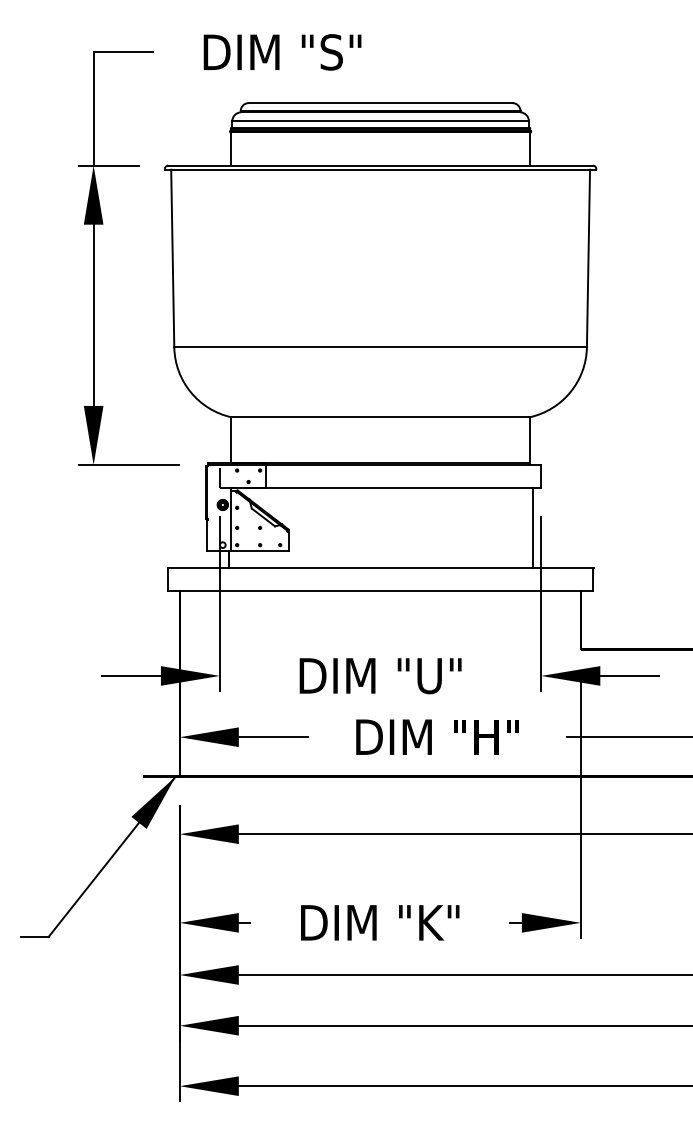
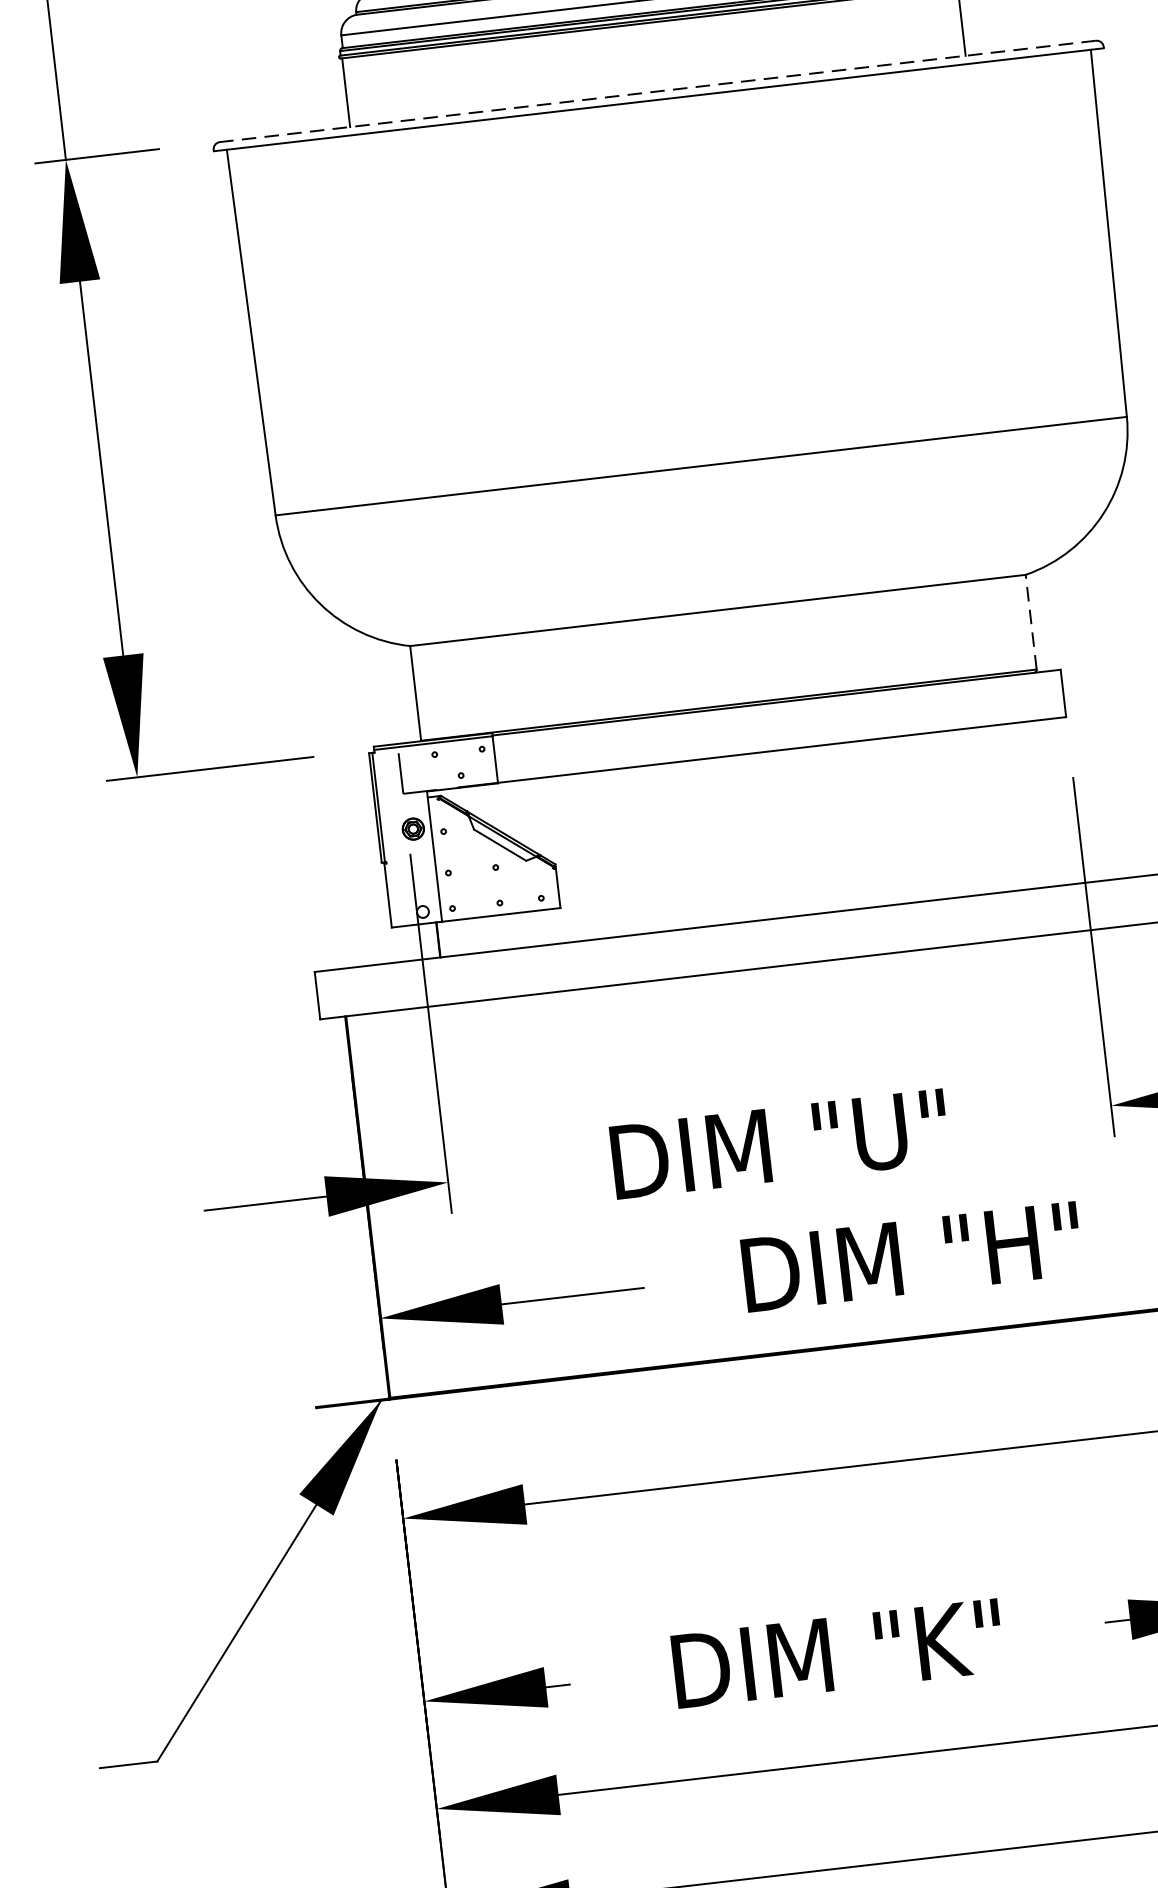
line: (380, 165) -> (657, 91), solid -> dashed
line: (529, 440) -> (1030, 622), solid -> dashed
line: (532, 527) -> (1057, 801), removed

